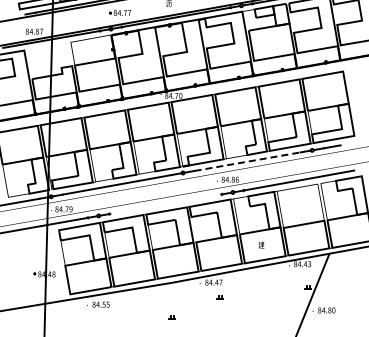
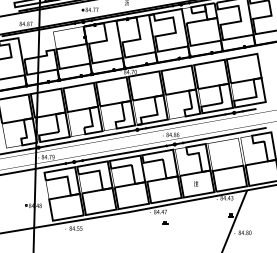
line: (247, 161) -> (185, 121), dashed -> solid
line: (165, 203) -> (124, 152), added
part: (171, 317) -> (128, 238), removed

